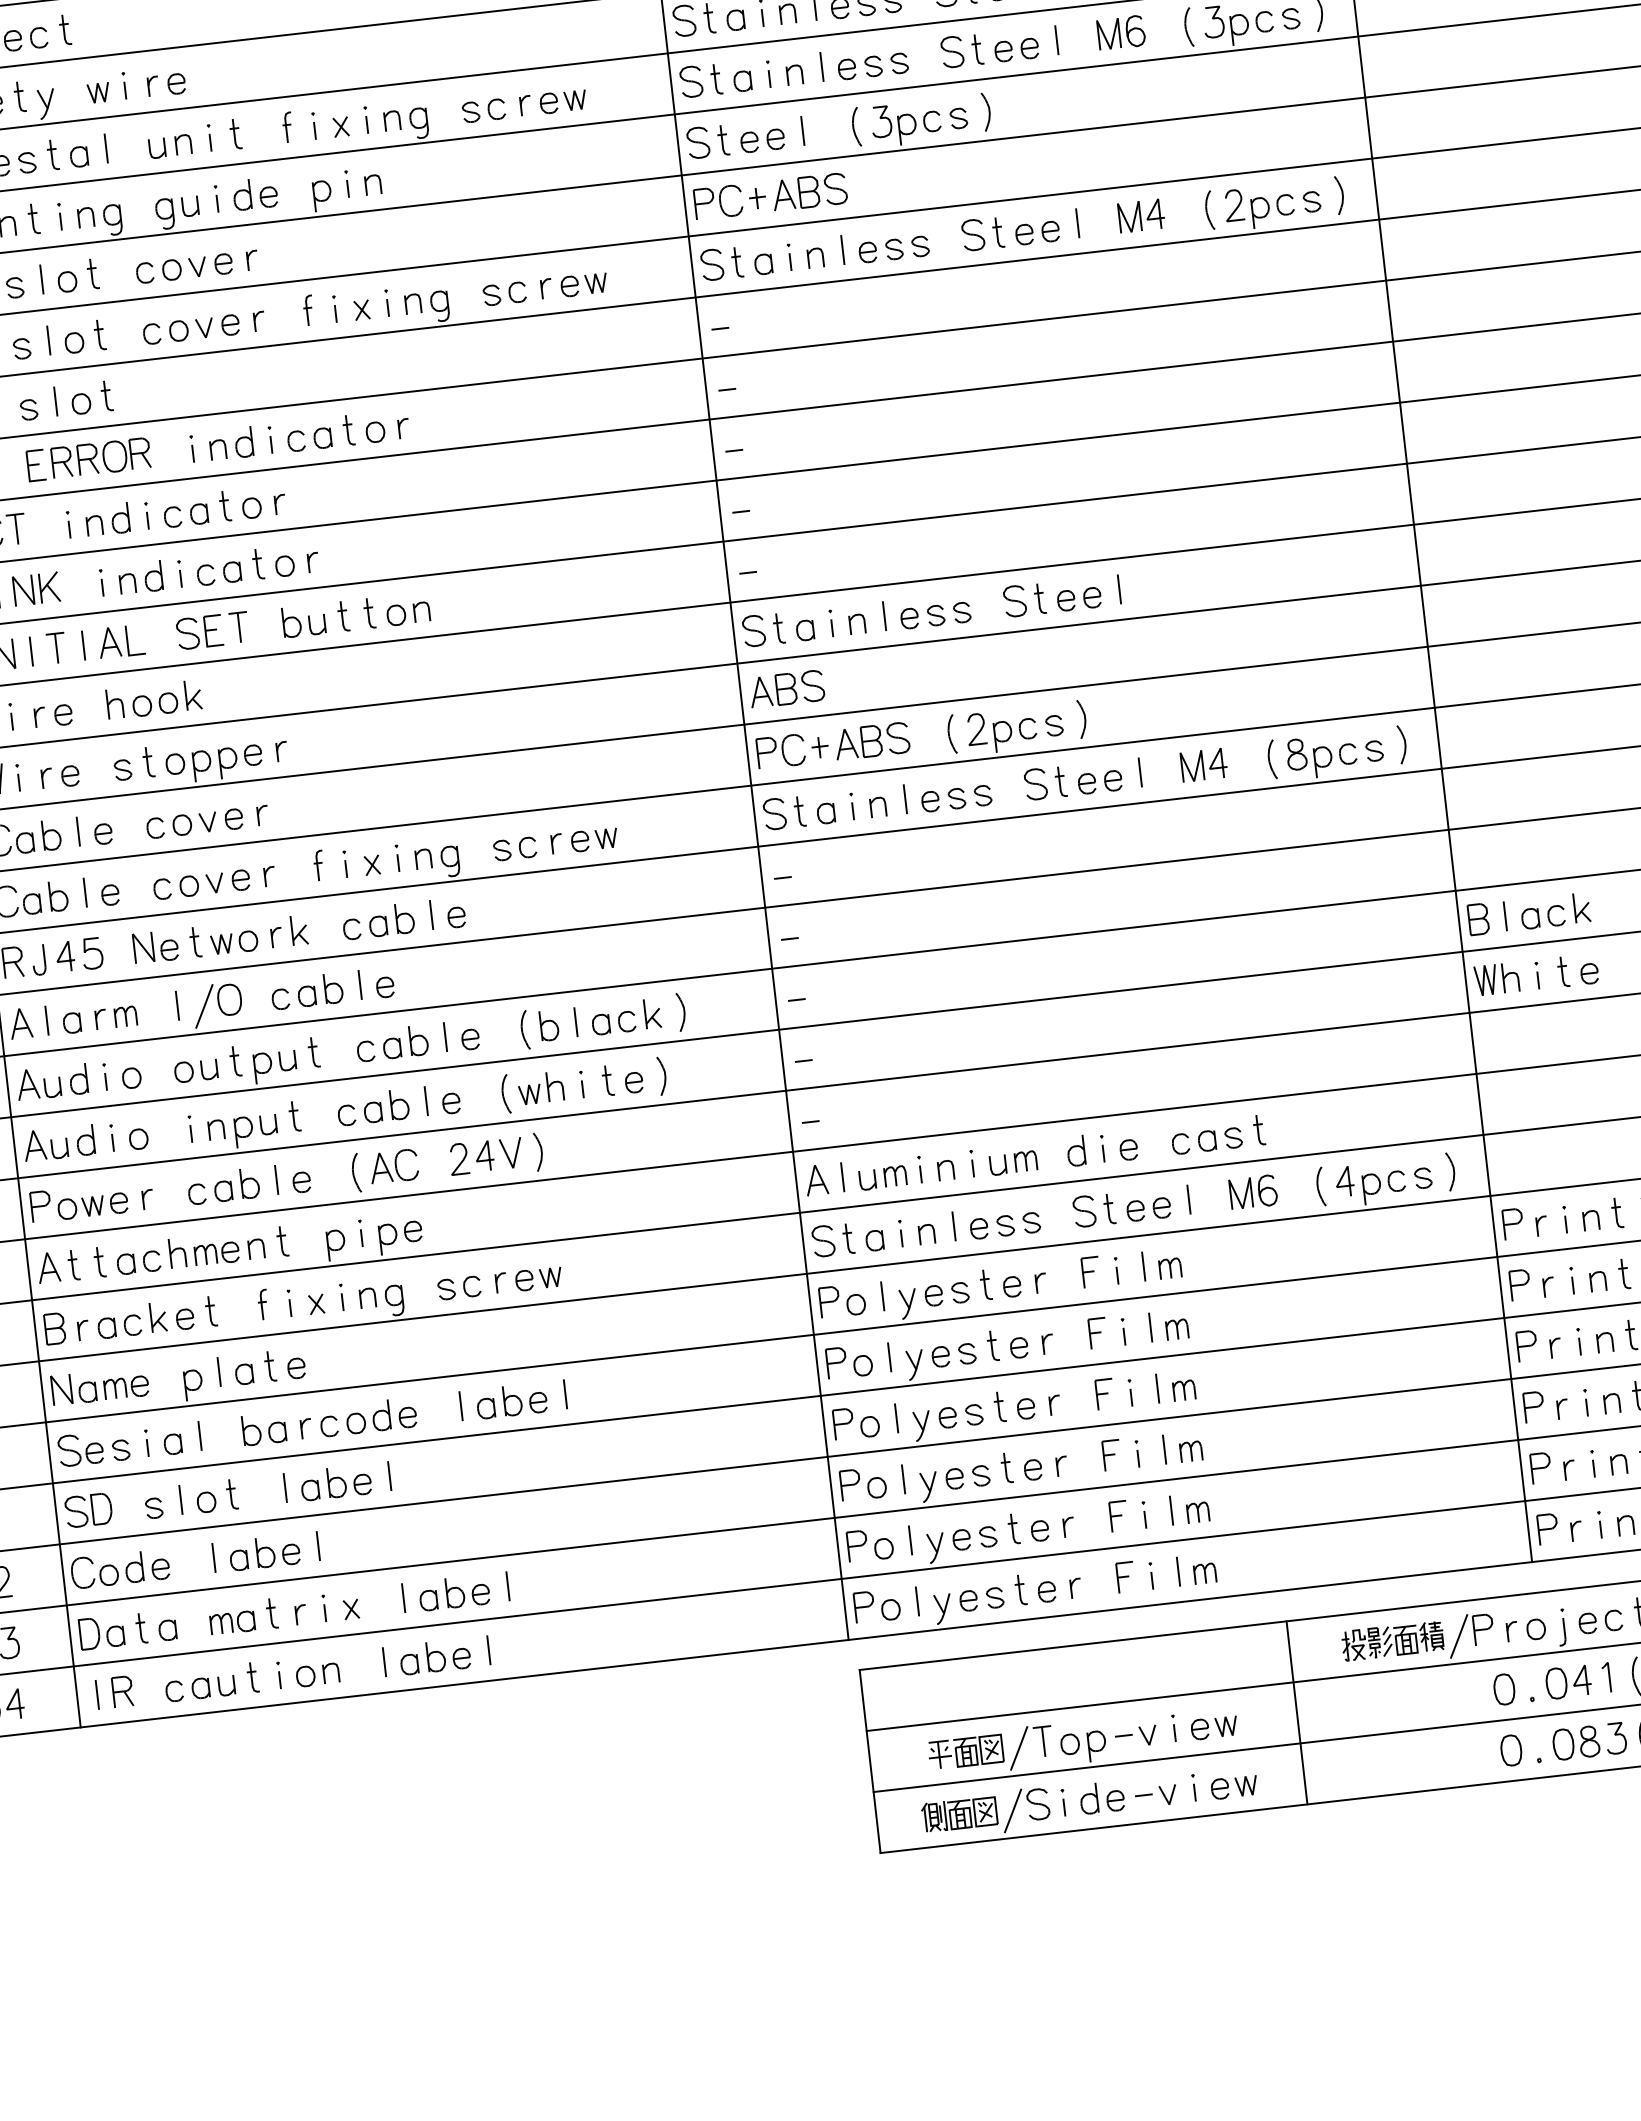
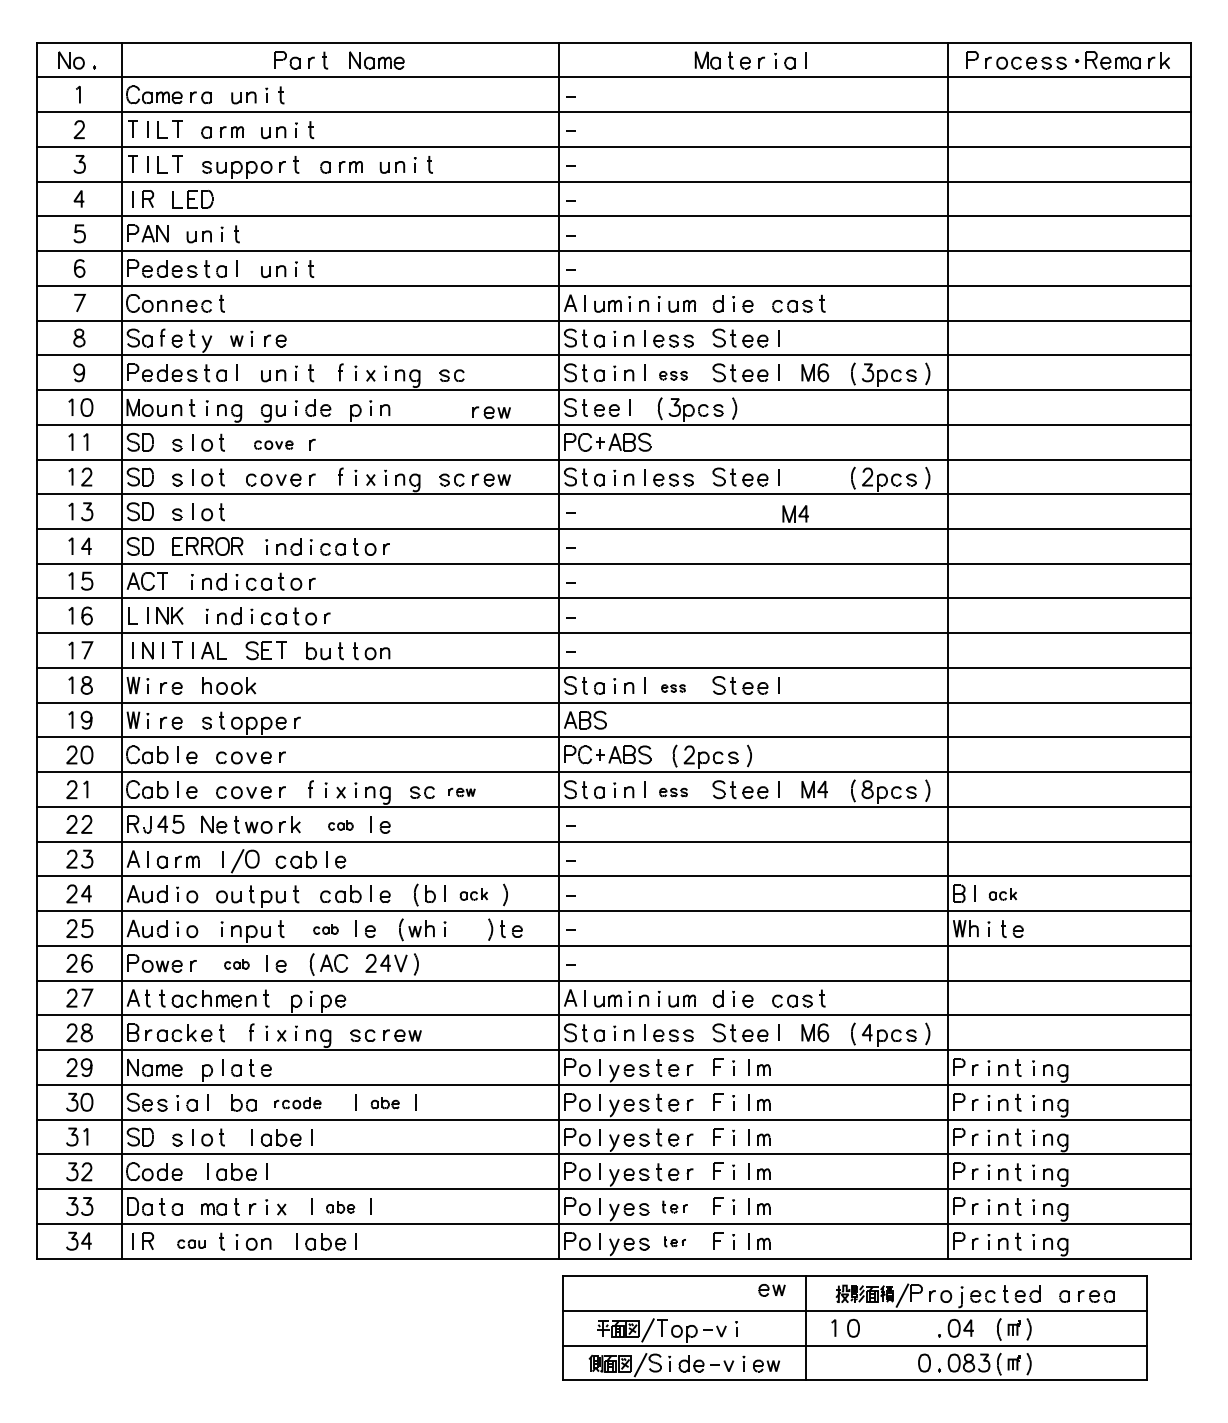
part: (872, 65) -> (673, 375), size x0.7
part: (553, 102) -> (491, 412), moved
part: (1140, 215) -> (795, 513), moved
part: (183, 267) -> (273, 444), size x0.7
part: (935, 615) -> (673, 688), size x0.6
part: (956, 798) -> (673, 792), size x0.7
part: (583, 840) -> (461, 792), size x0.7
part: (1554, 910) -> (1002, 893), size x0.7
part: (377, 921) -> (340, 824), size x0.6
part: (625, 1015) -> (473, 893), size x0.7
part: (623, 1078) -> (511, 928), moved
part: (372, 1107) -> (325, 928), size x0.6
part: (222, 1186) -> (236, 963), size x0.6
part: (512, 1400) -> (385, 1102), size x0.7
part: (357, 1418) -> (297, 1102), size x0.7
part: (1040, 1525) -> (674, 1206), size x0.7
part: (1047, 1586) -> (674, 1241), size x0.6
part: (454, 1592) -> (340, 1206), size x0.7
part: (1606, 1676) -> (833, 1327), moved
part: (199, 1687) -> (191, 1243), size x0.7
part: (1504, 1689) -> (853, 1328), moved
part: (1213, 1728) -> (771, 1290), moved

